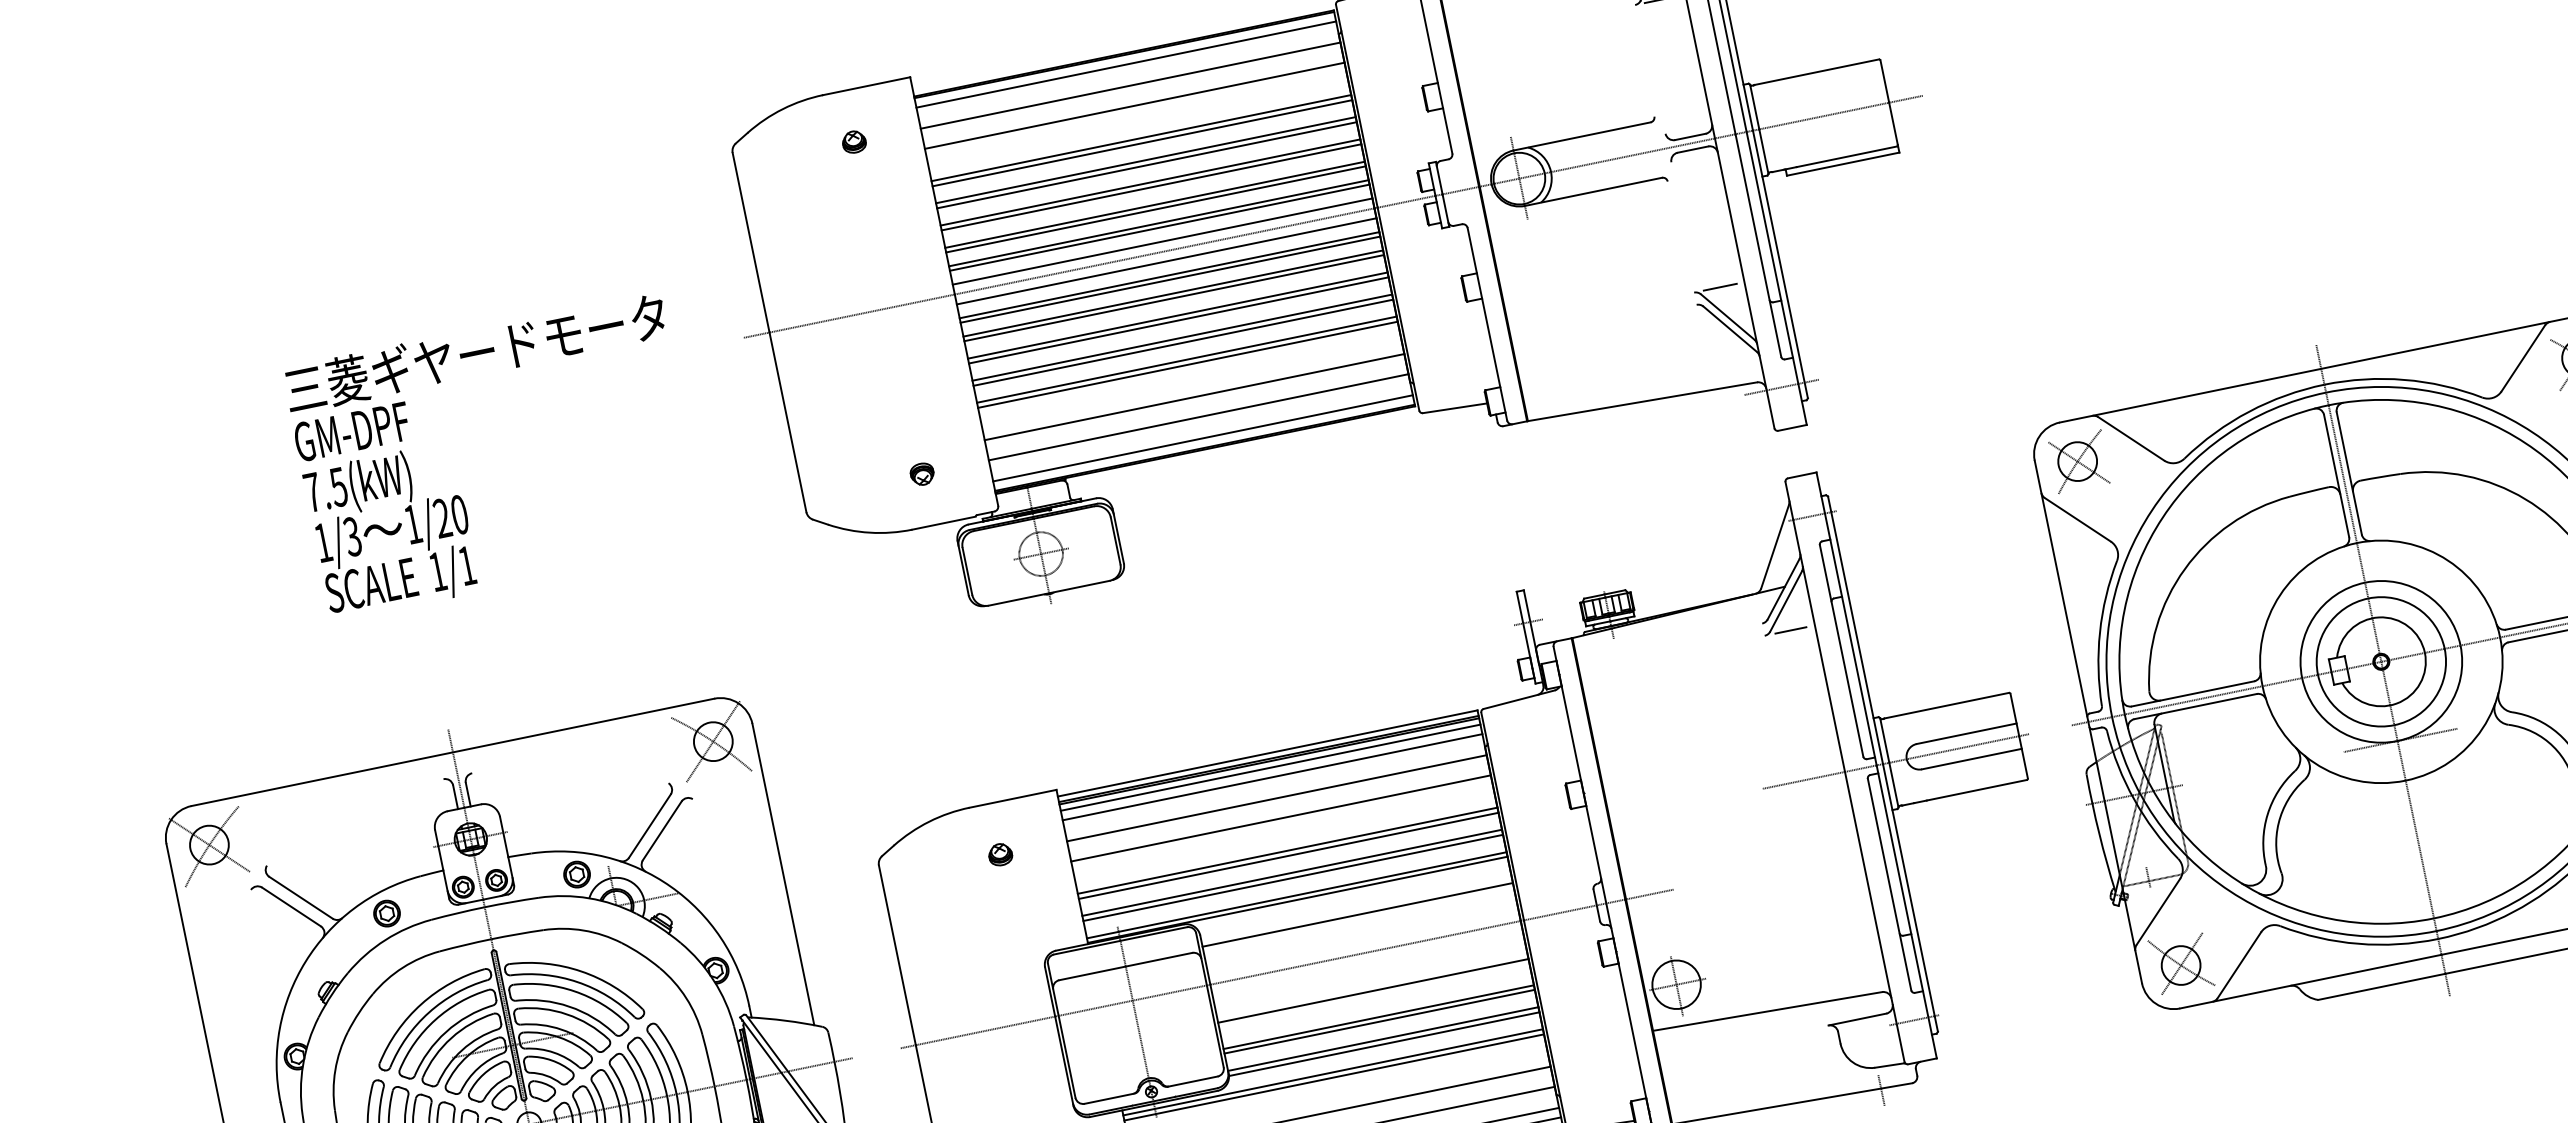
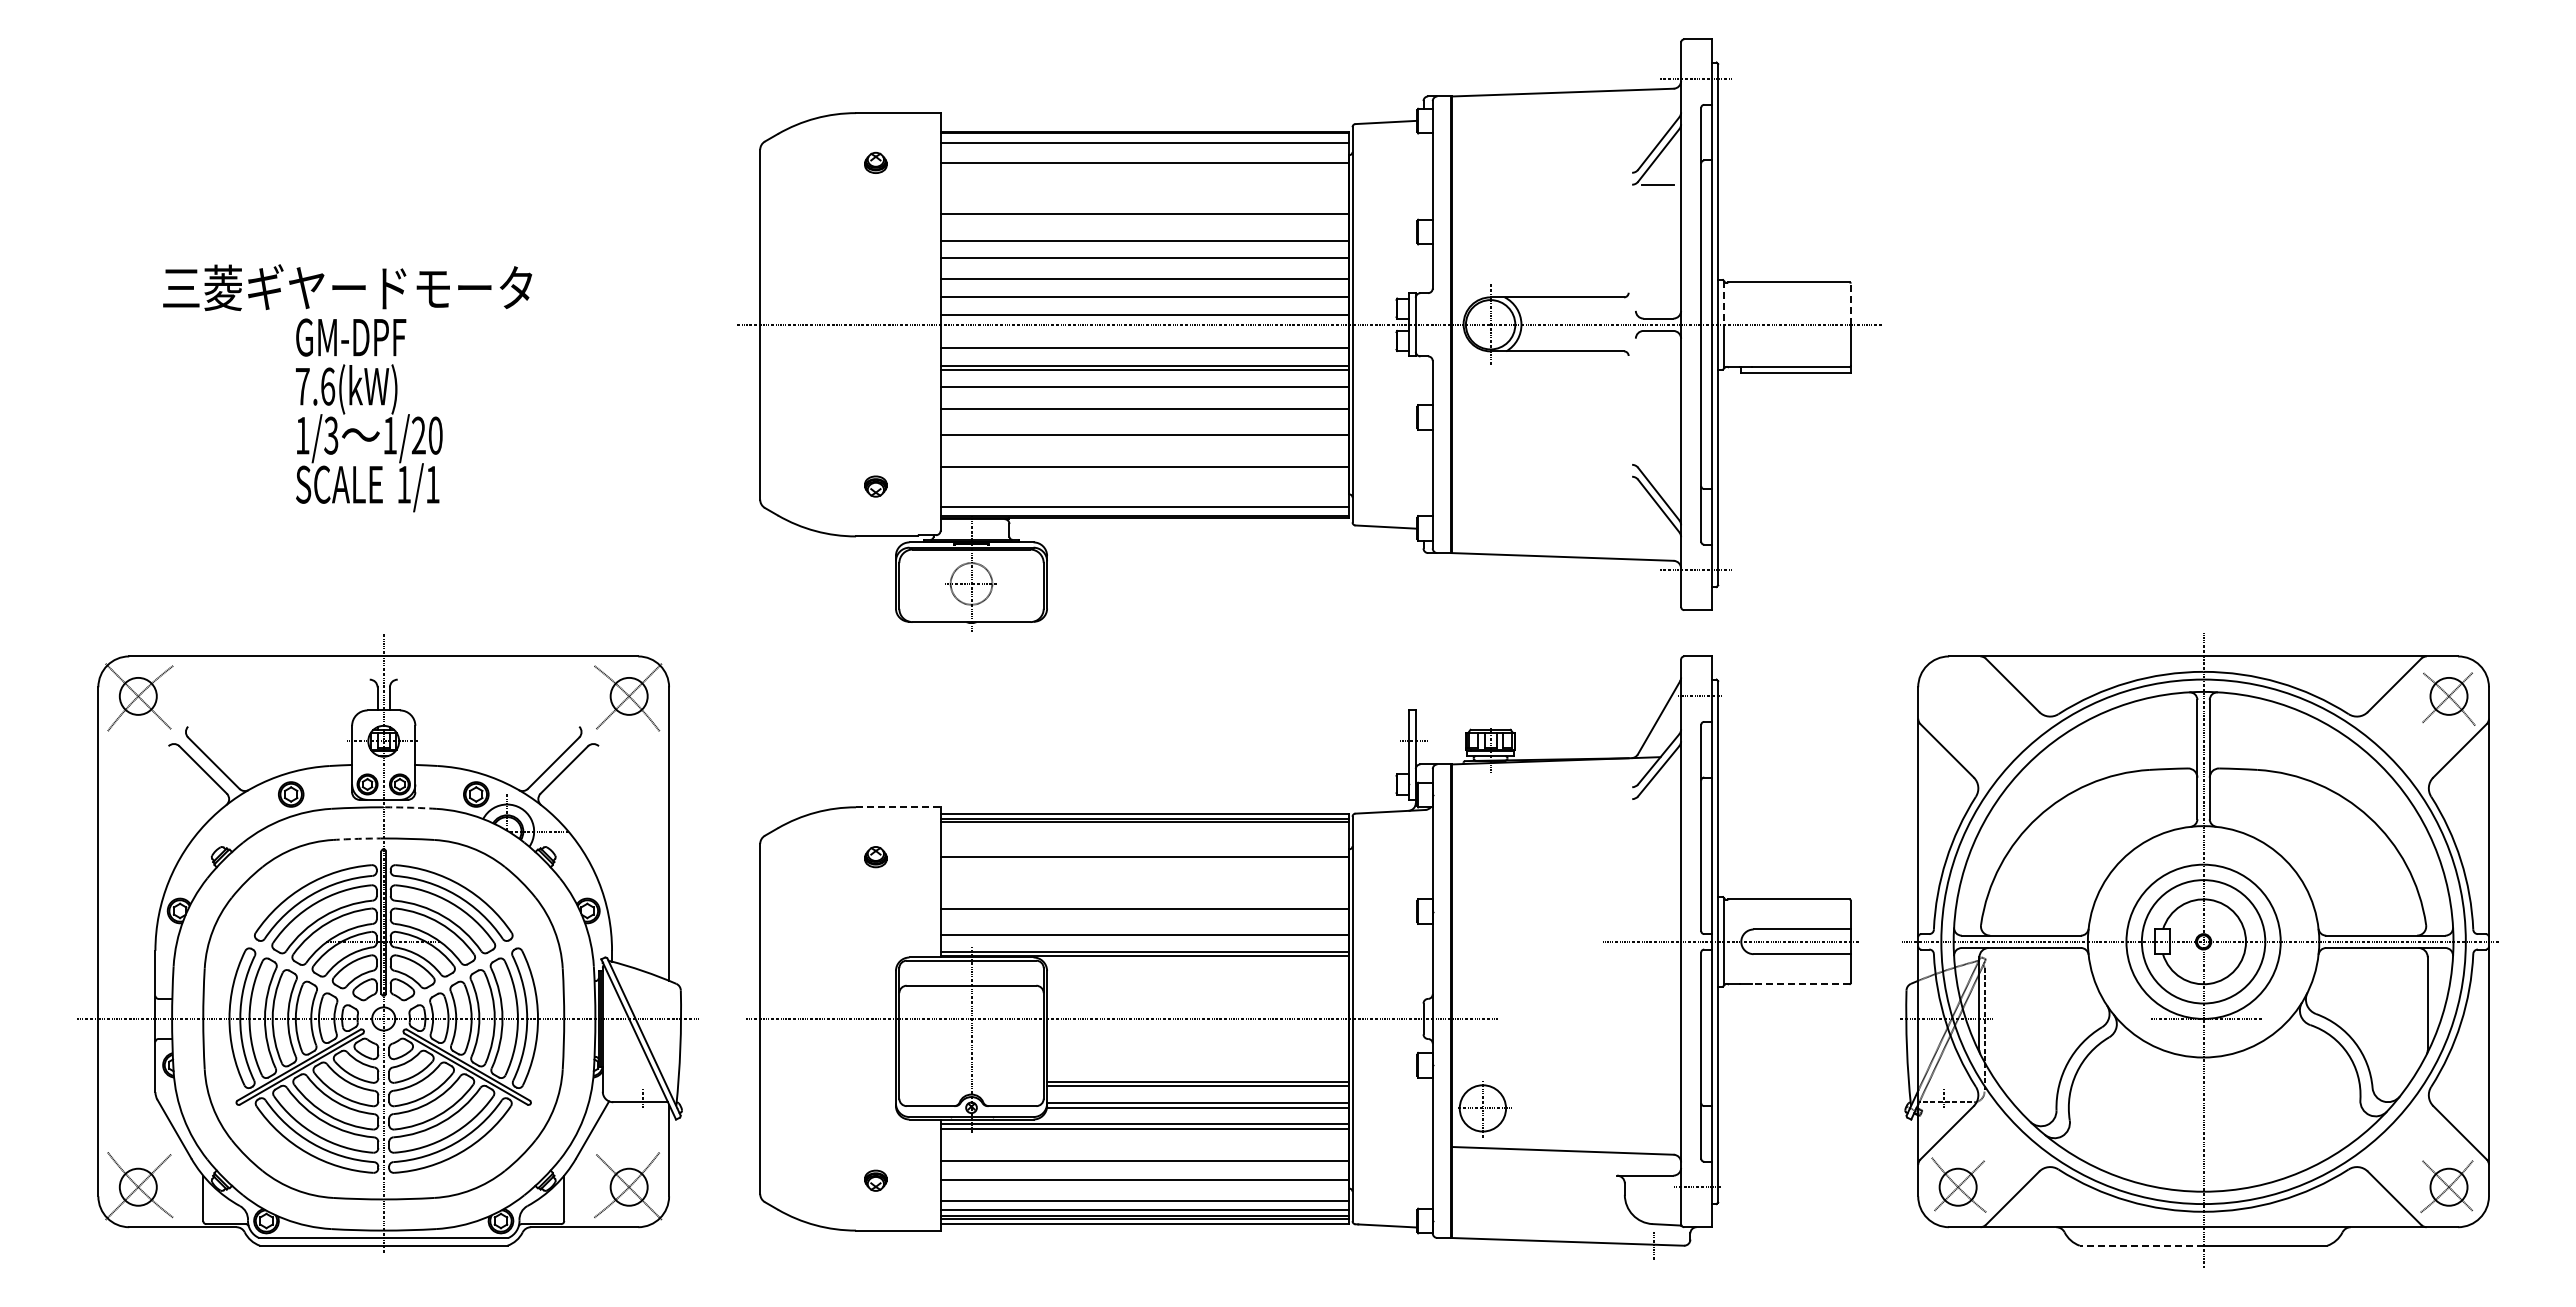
line: (1884, 81) -> (1850, 304), solid -> dashed
line: (1134, 105) -> (1144, 182), removed
line: (1755, 107) -> (1724, 303), solid -> dashed
line: (1141, 143) -> (1144, 219), removed
line: (1145, 159) -> (1144, 235), removed
line: (1150, 187) -> (1144, 262), removed
line: (1155, 209) -> (1144, 283), removed
line: (1159, 227) -> (1144, 301), removed
line: (1166, 261) -> (1144, 334), removed
line: (1169, 280) -> (1144, 352), removed
line: (1720, 286) -> (1657, 464), removed
line: (1178, 320) -> (1144, 391), removed
line: (1182, 342) -> (1144, 413), removed
text: (475, 353) -> (347, 287), moved
line: (1186, 360) -> (1144, 430), removed
line: (1198, 417) -> (1144, 486), removed
part: (2079, 461) -> (1959, 696), removed
text: (338, 487) -> (327, 386), 7.5(kW) -> 7.6(kW)
line: (1790, 630) -> (1657, 799), removed
line: (1270, 767) -> (1144, 827), removed
line: (1271, 776) -> (1144, 836), removed
line: (1976, 790) -> (1800, 984), solid -> dashed
line: (1013, 798) -> (898, 807), solid -> dashed
line: (1280, 818) -> (1144, 877), removed
line: (1288, 855) -> (1144, 913), removed
line: (1291, 873) -> (1144, 930), removed
arc: (511, 902) -> (409, 807), solid -> dashed
line: (1357, 914) -> (1198, 981), removed
arc: (465, 944) -> (358, 838), solid -> dashed
line: (2381, 986) -> (2141, 1245), solid -> dashed
line: (1373, 990) -> (1198, 1055), removed

